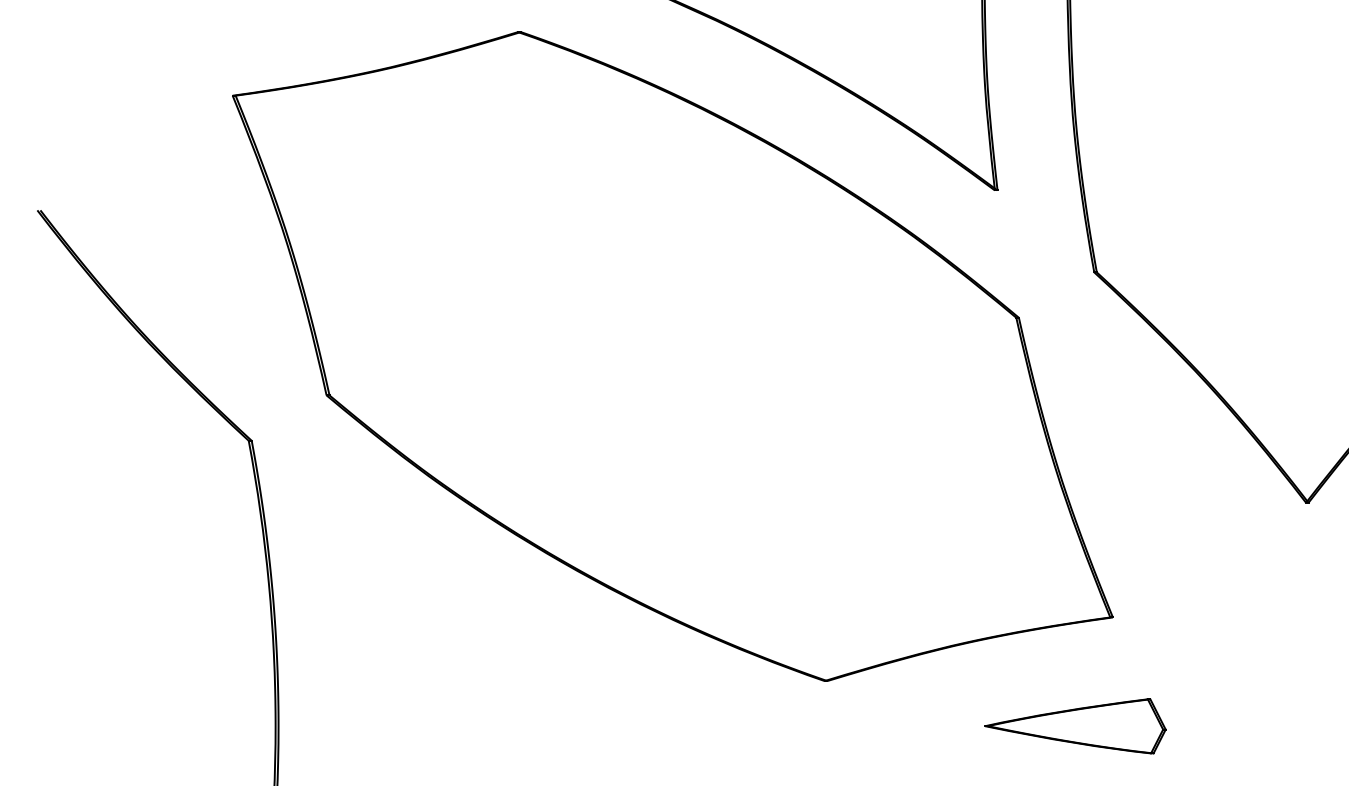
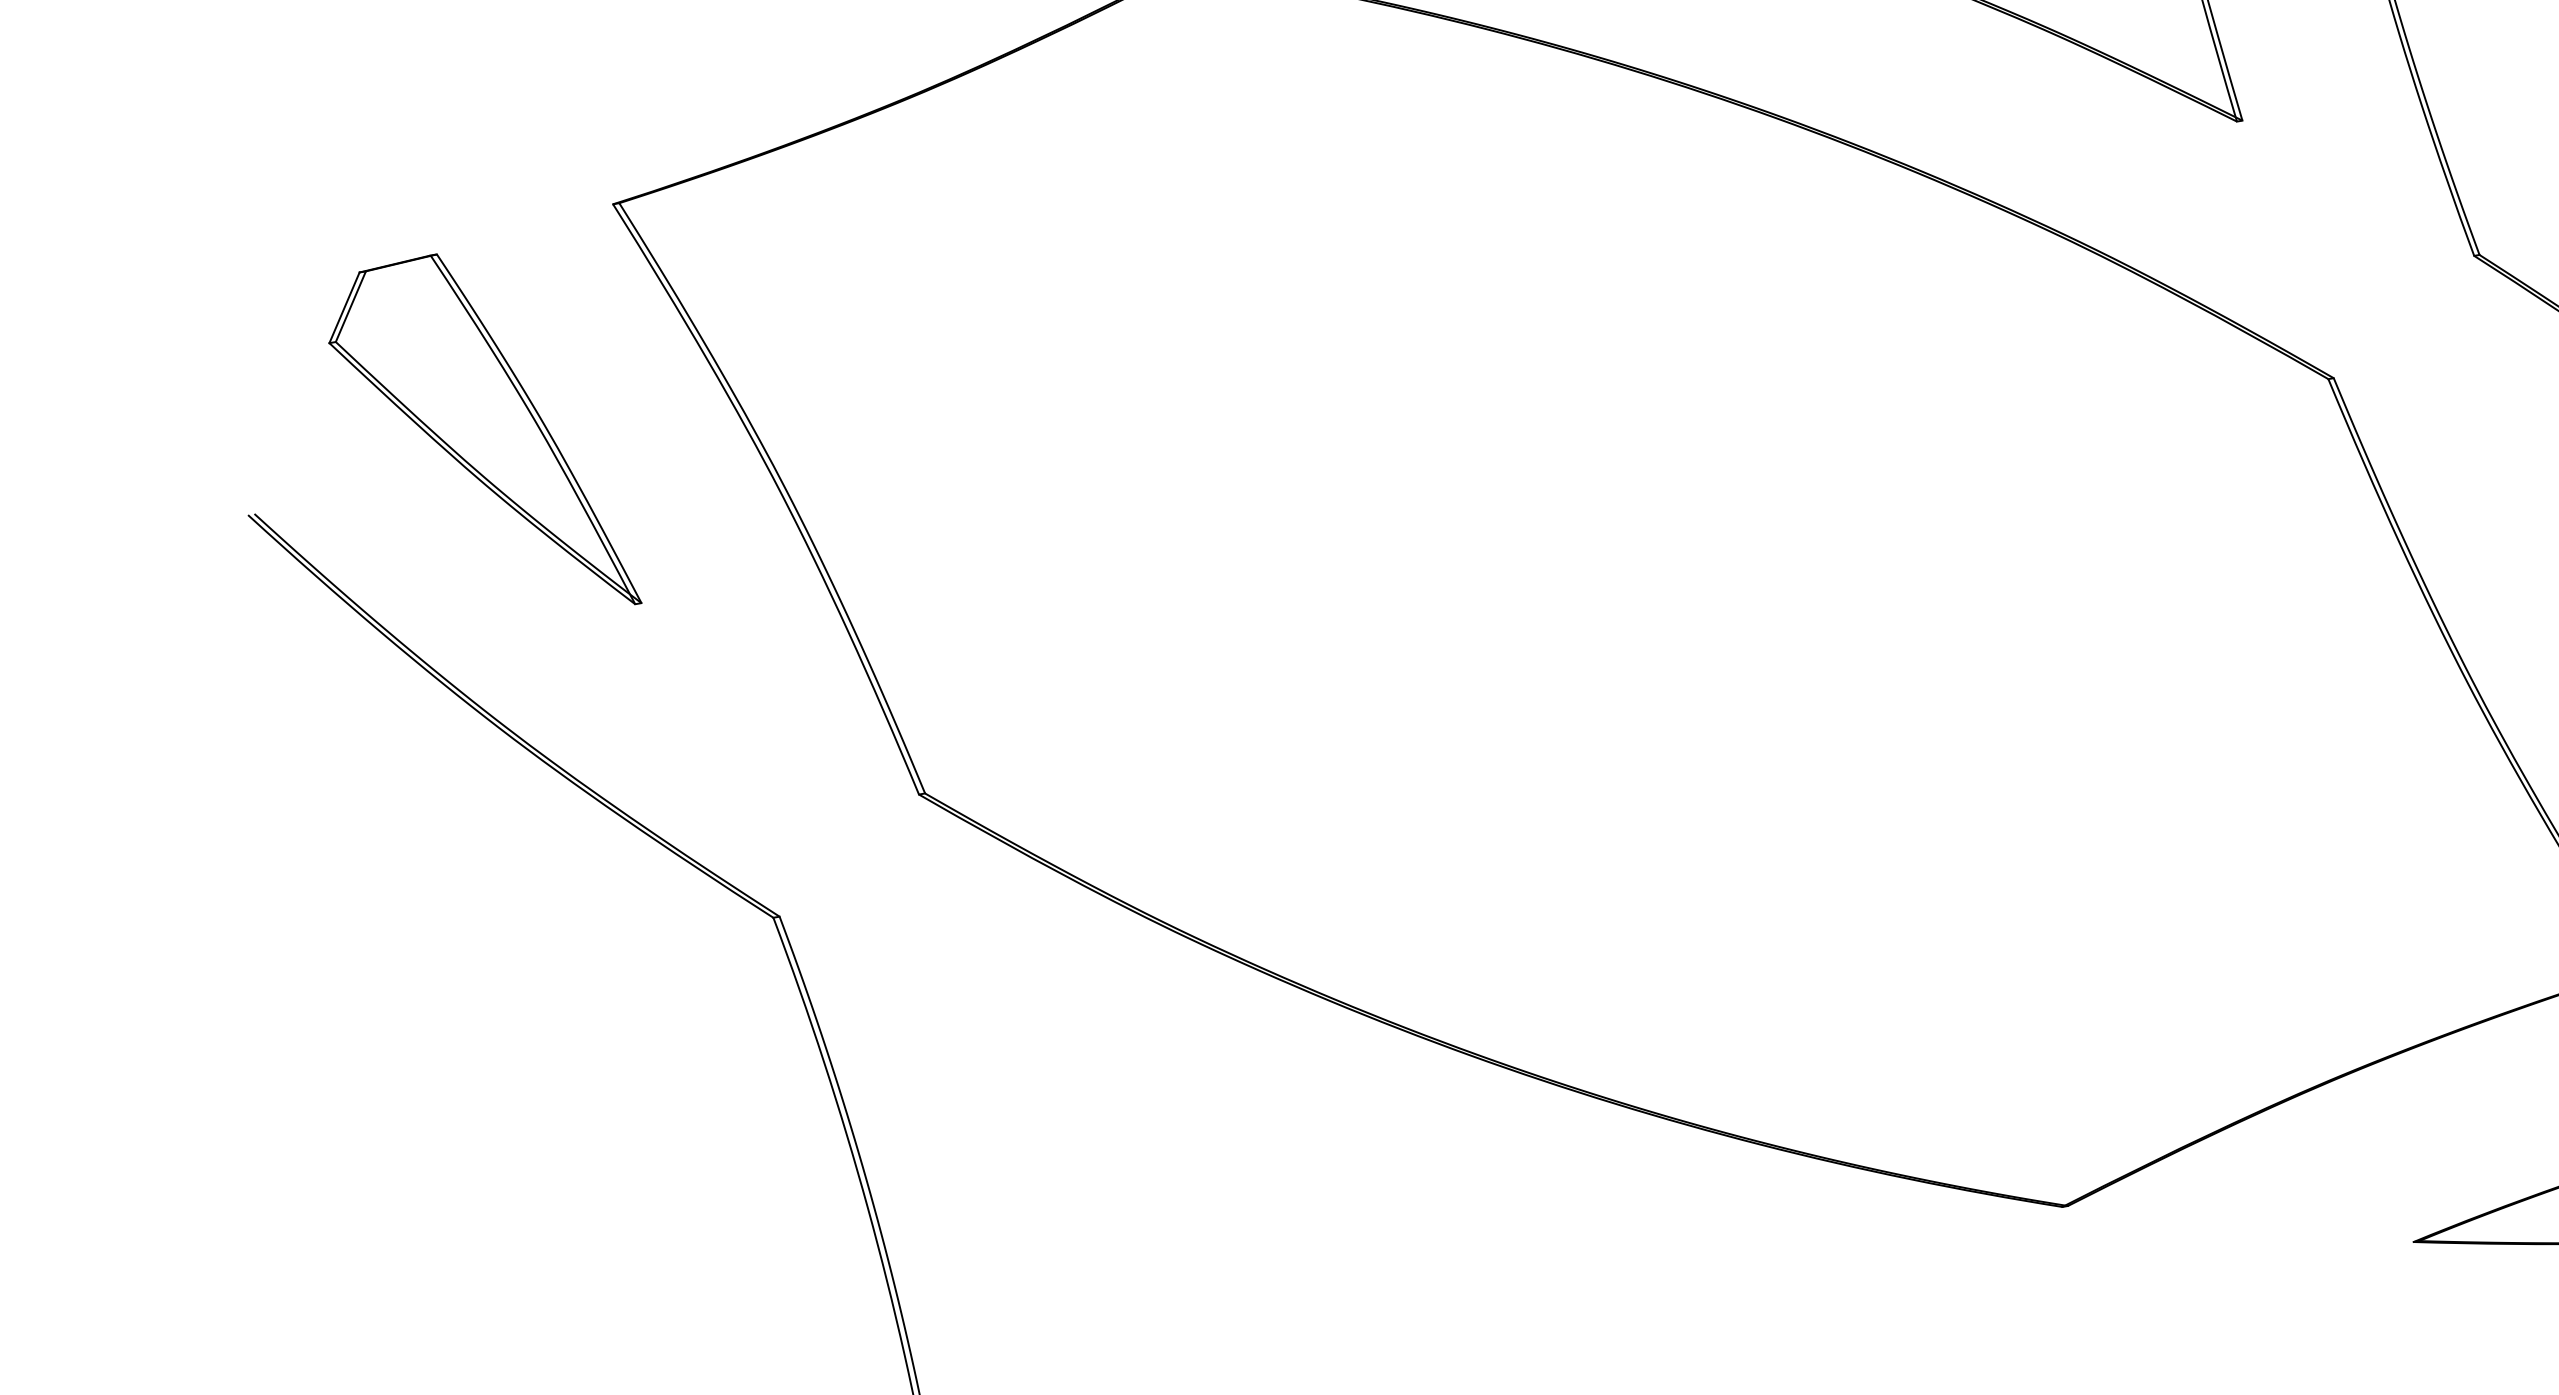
part: (150, 193) -> (477, 438), added

